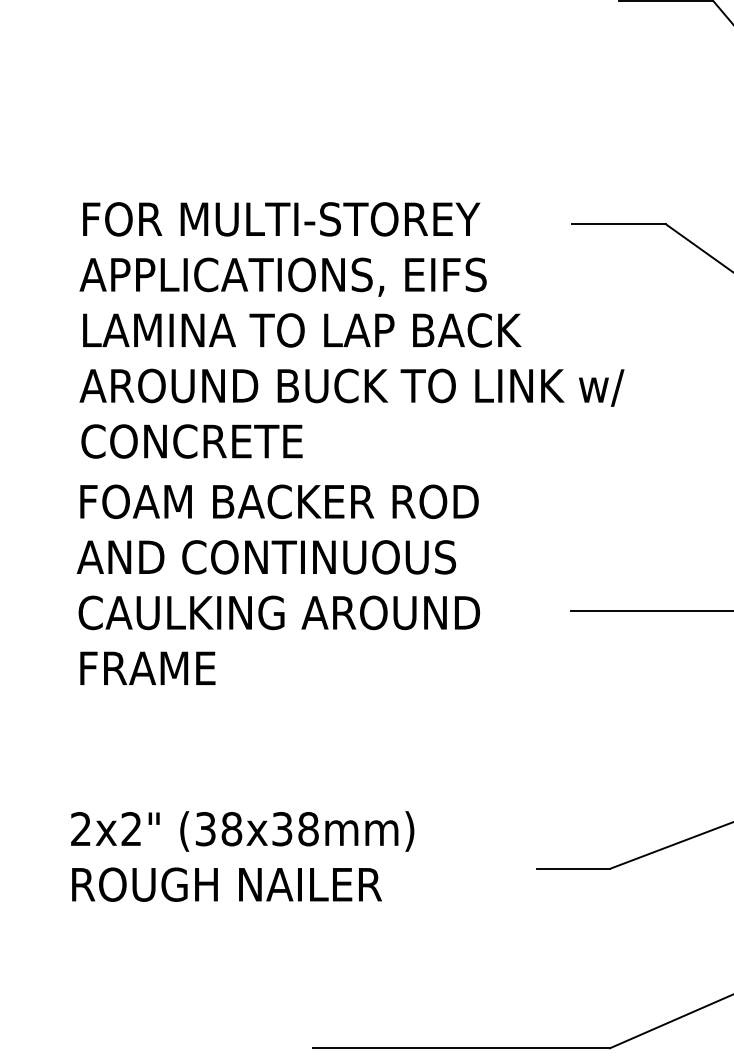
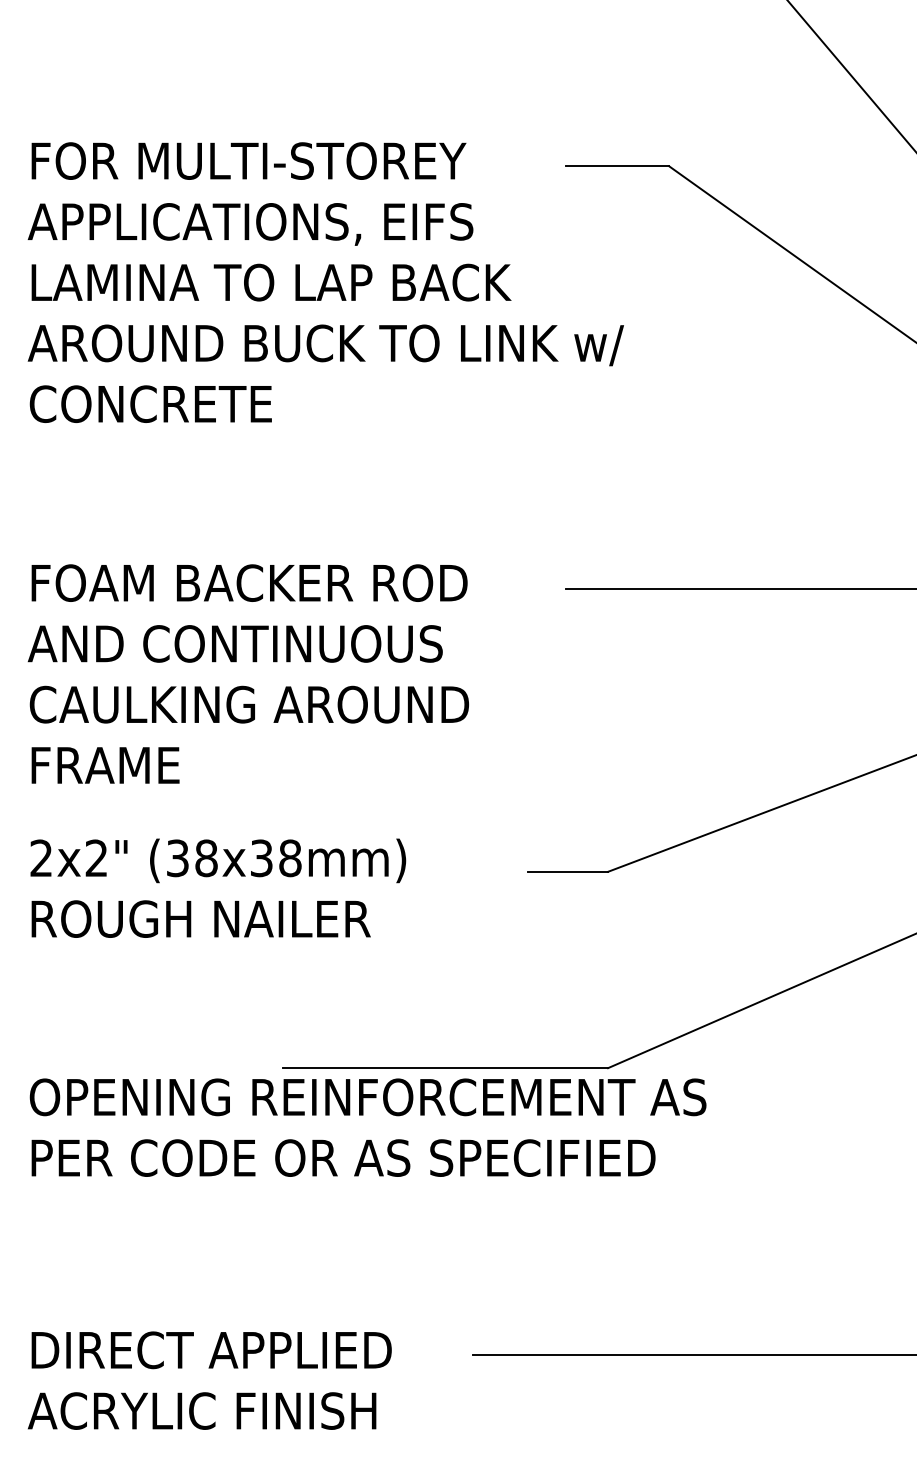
text: (277, 584) -> (247, 673), moved
text: (242, 855) -> (218, 887), moved

